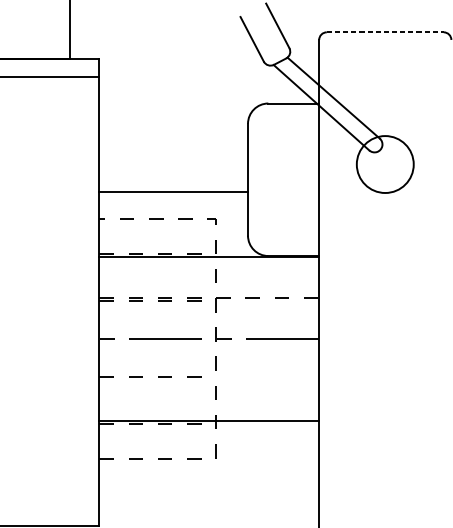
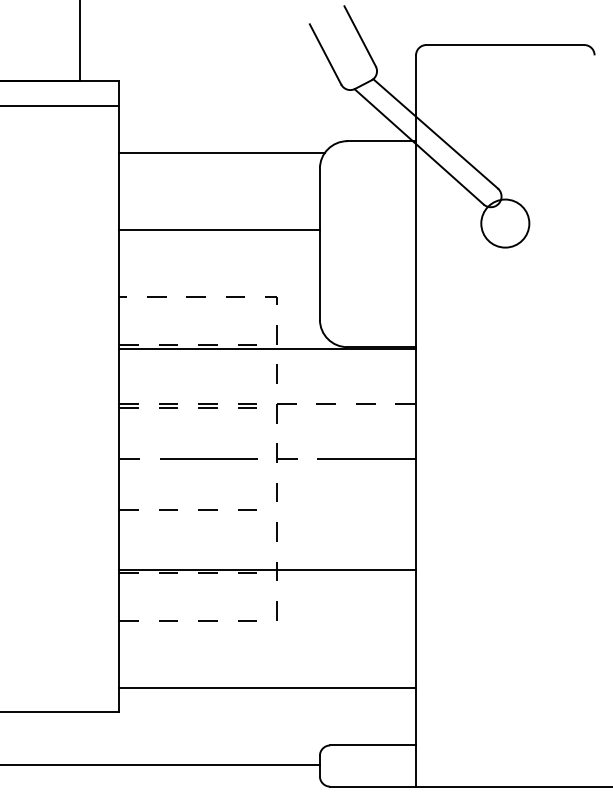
line: (385, 32) -> (505, 45), dashed -> solid
line: (175, 111) -> (222, 152), added
circle: (385, 164) -> (505, 223), size x0.62
line: (173, 192) -> (219, 230), moved
line: (209, 508) -> (267, 687), added

